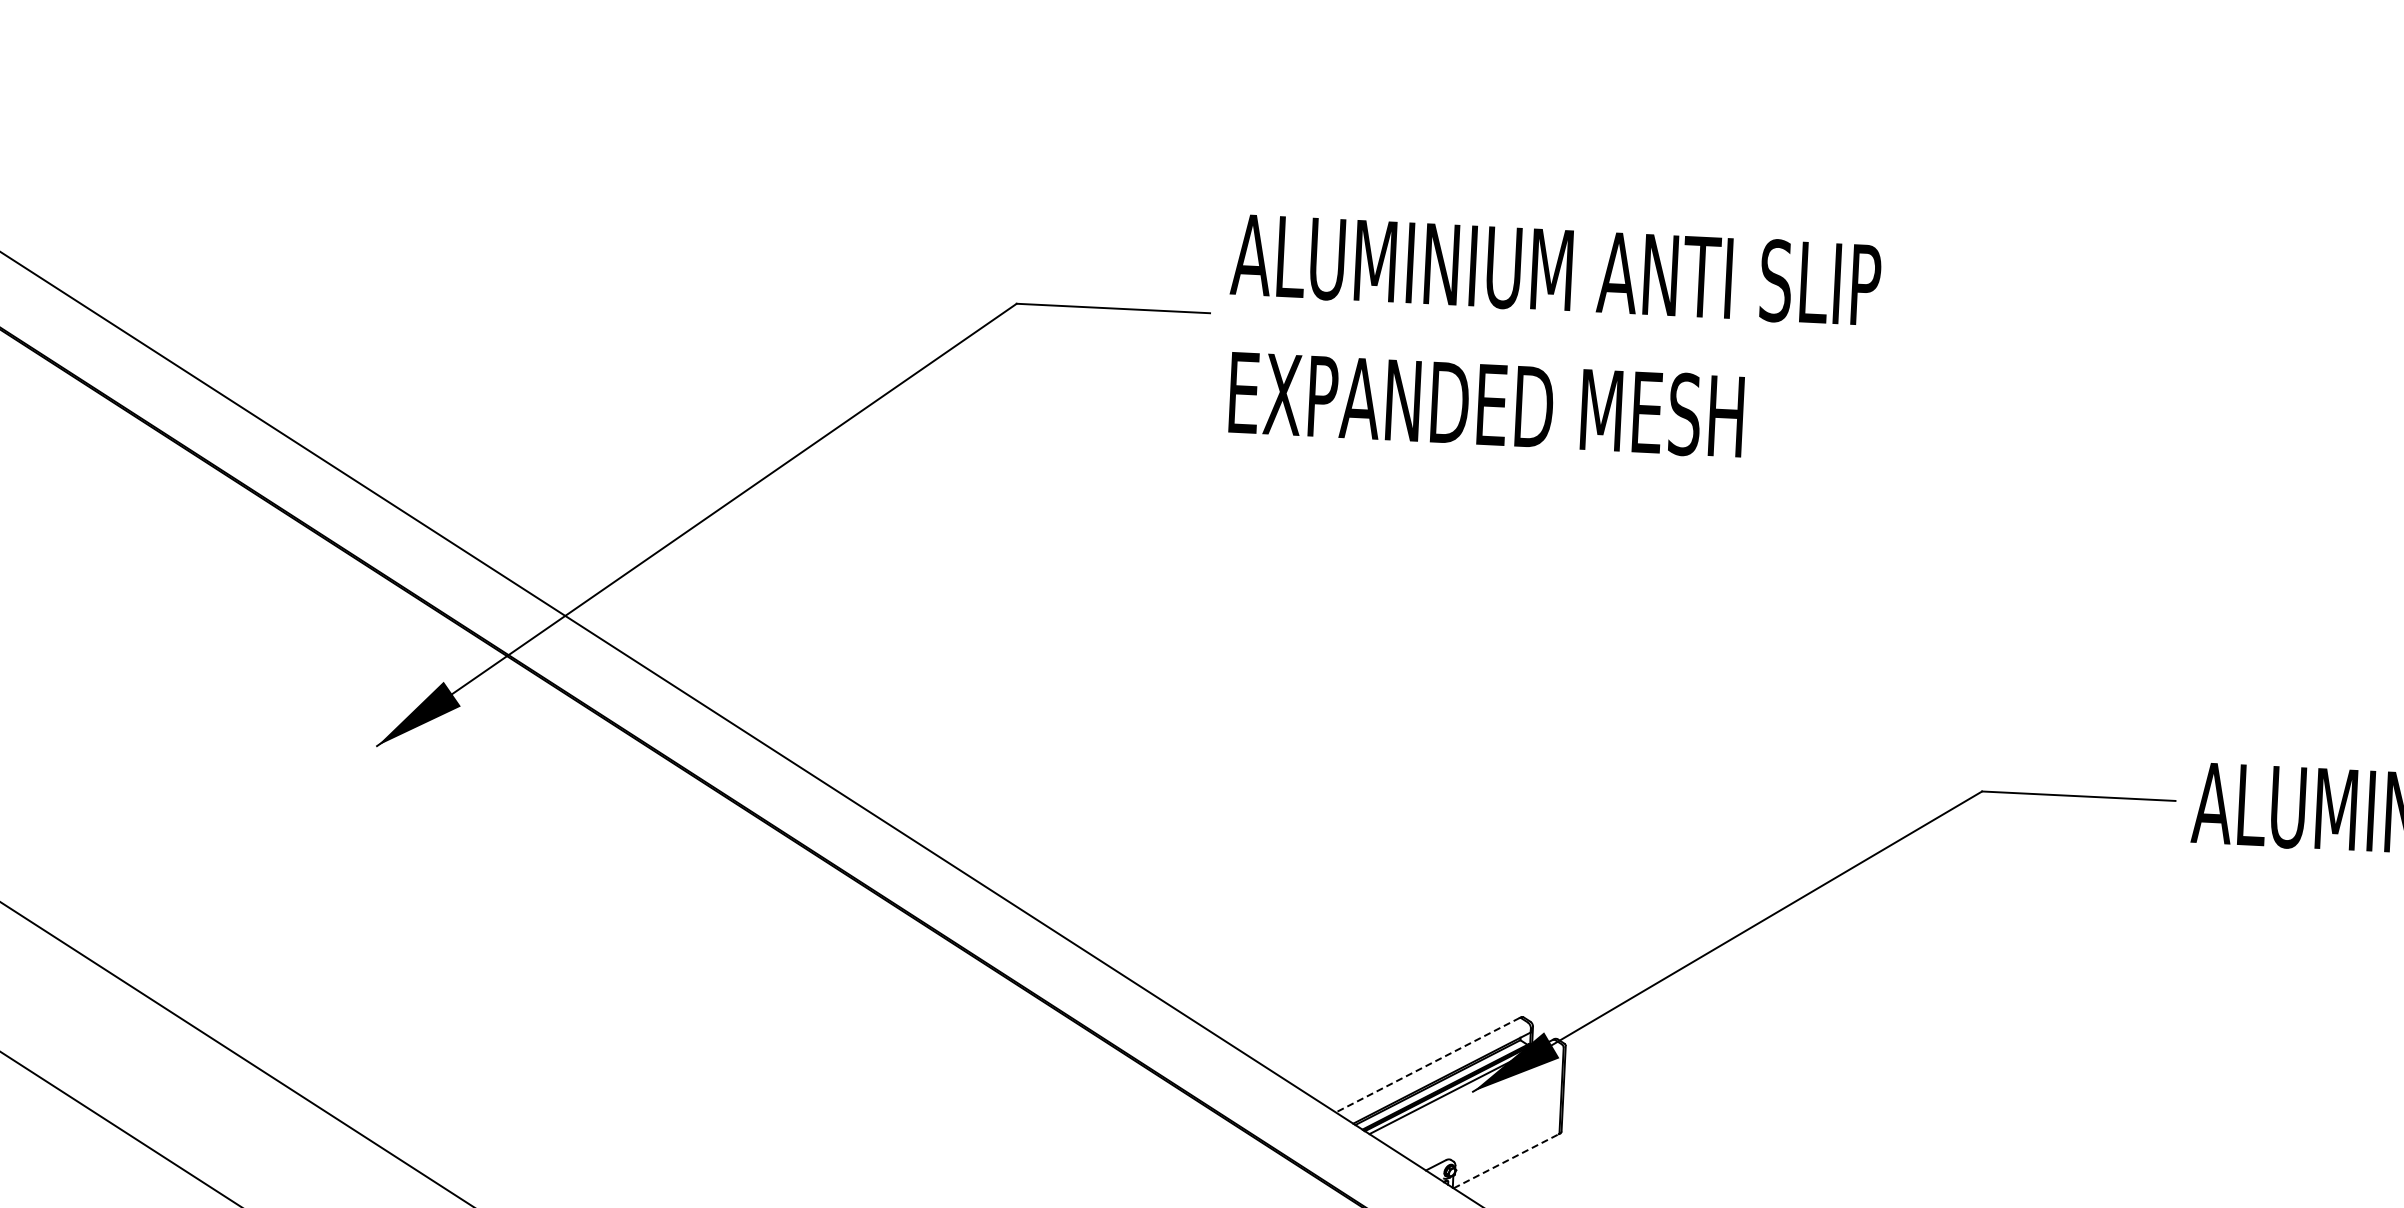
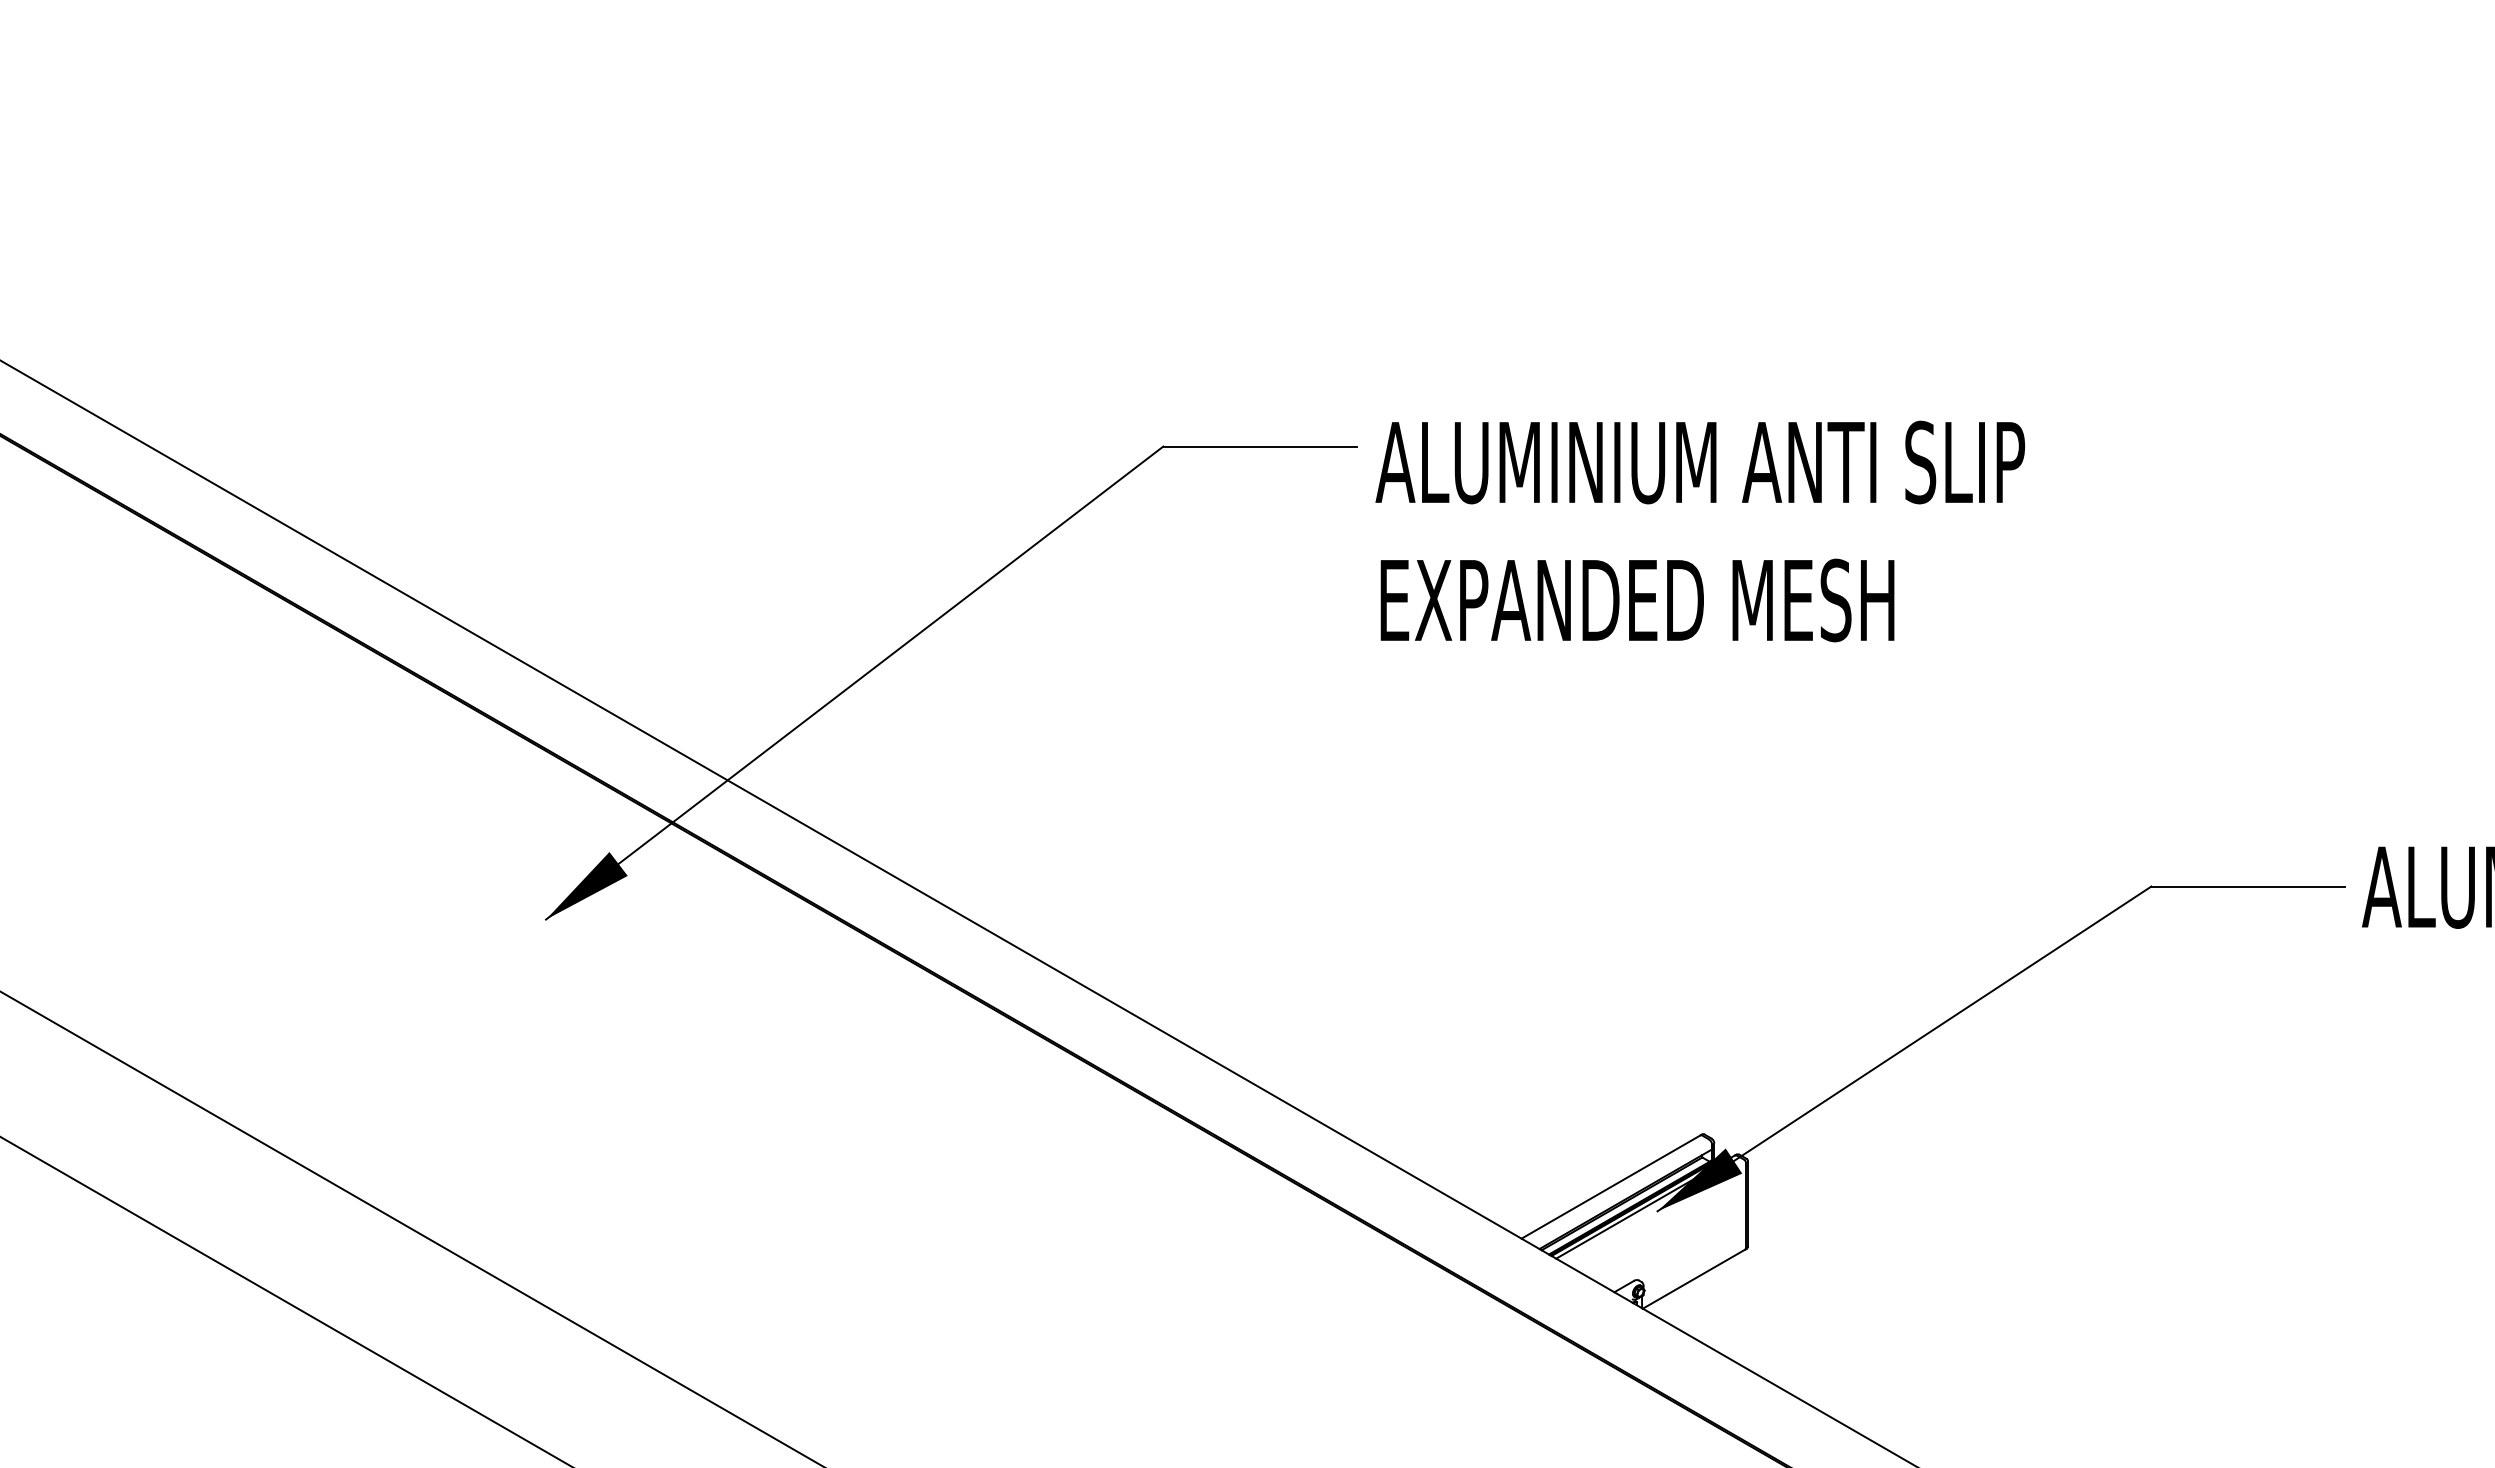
text: (1552, 338) -> (1700, 531), moved
line: (1427, 1065) -> (1610, 1187), dashed -> solid
line: (1506, 1160) -> (1694, 1278), dashed -> solid

